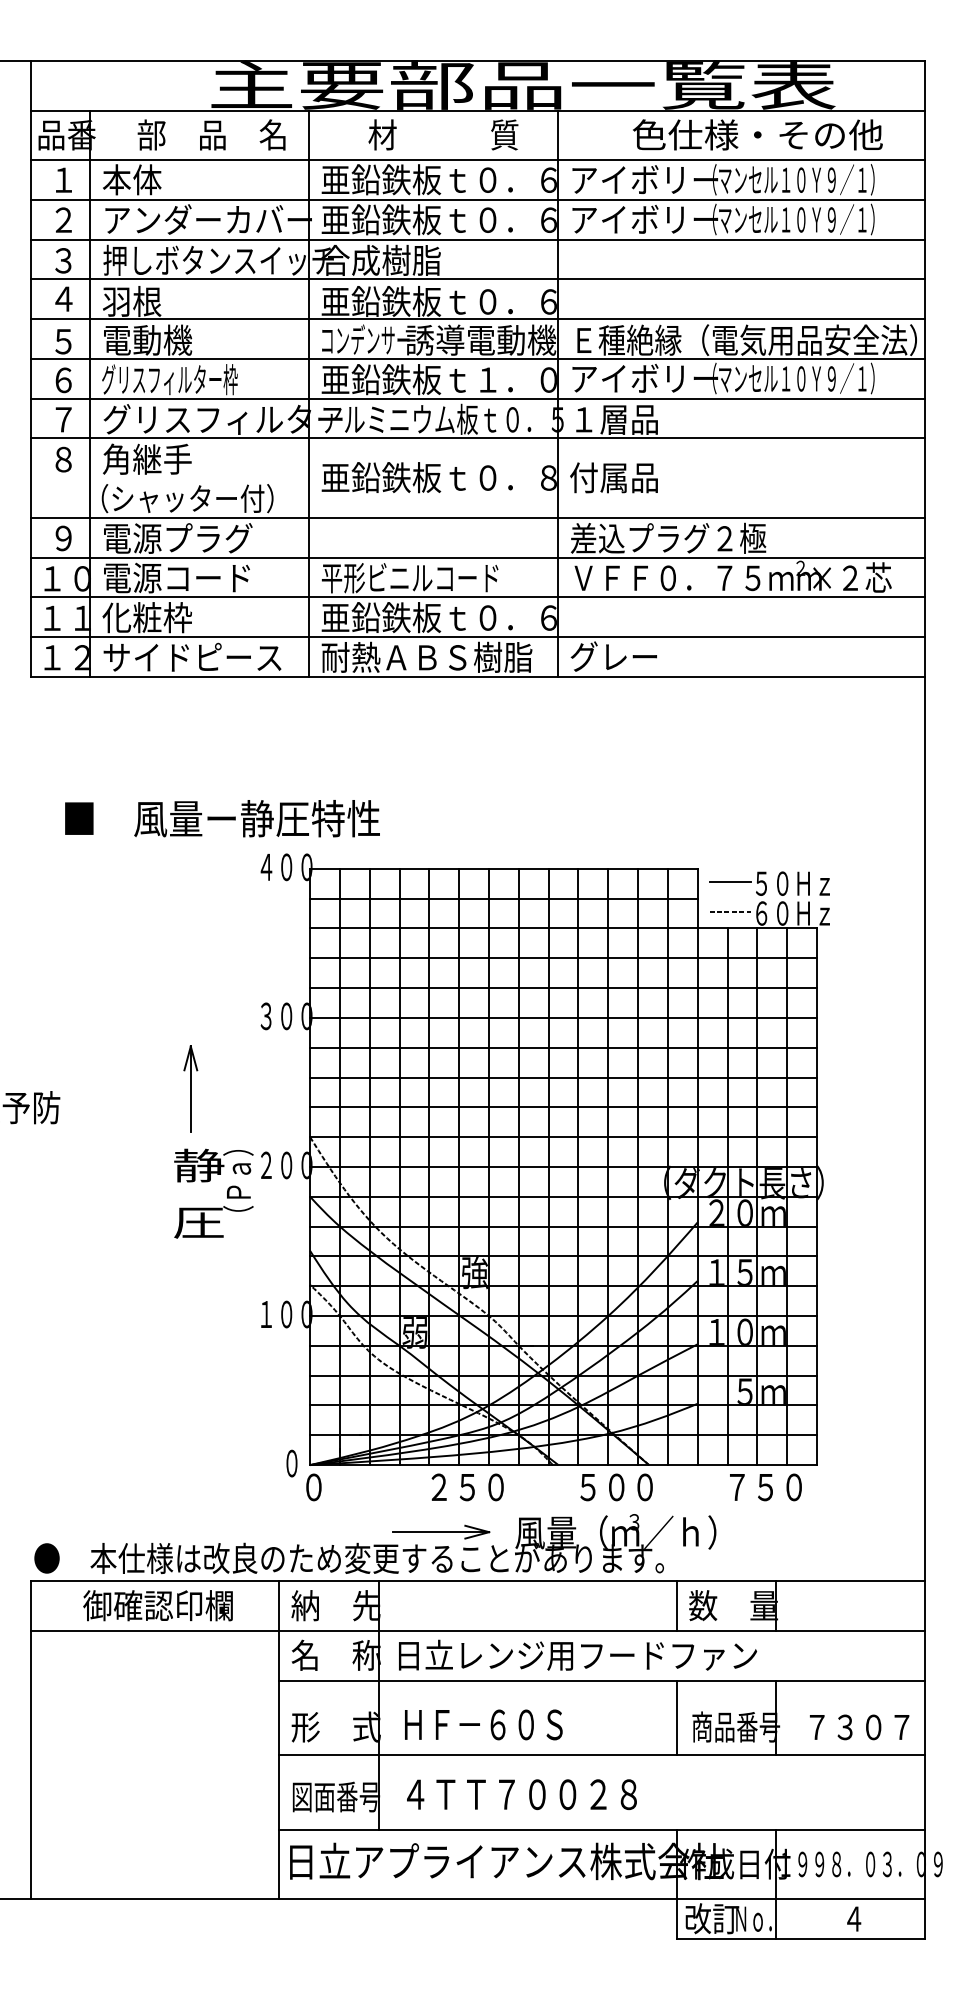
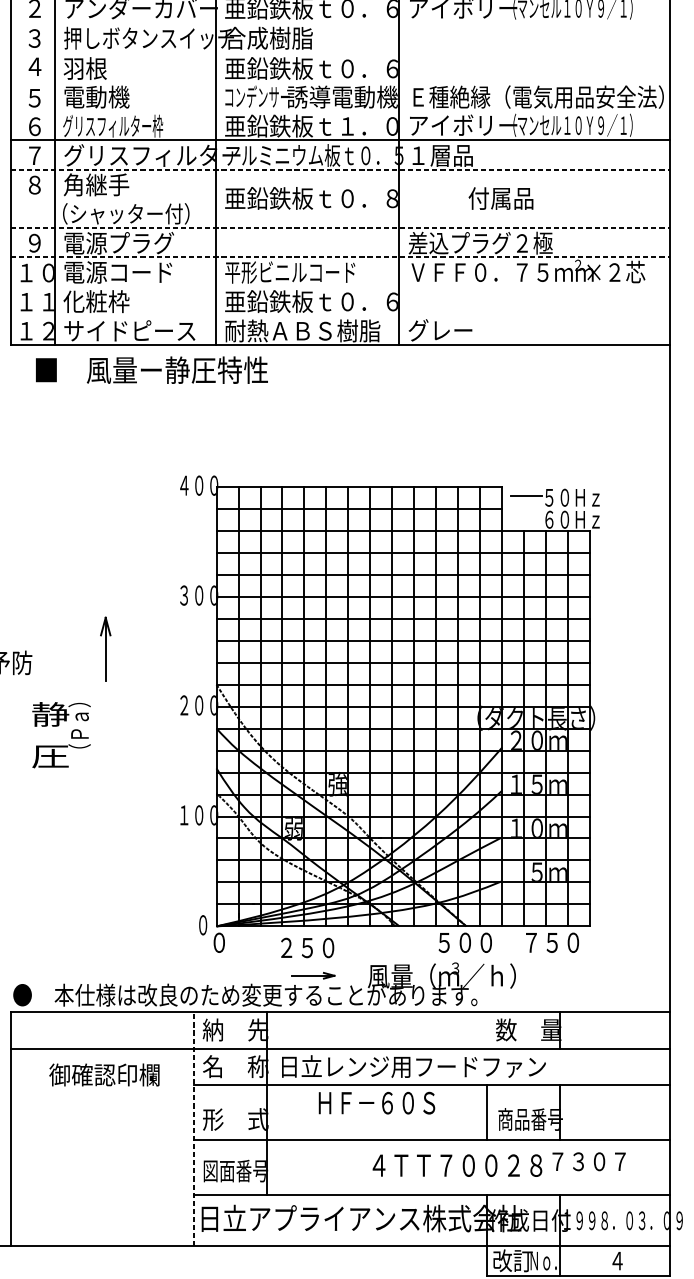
line: (477, 239) -> (339, 22), removed
line: (477, 279) -> (339, 52), removed
line: (477, 319) -> (339, 81), removed
line: (477, 358) -> (339, 110), removed
line: (478, 438) -> (340, 169), solid -> dashed
text: (613, 477) -> (500, 198), moved
line: (478, 517) -> (340, 227), solid -> dashed
line: (478, 557) -> (340, 257), solid -> dashed
line: (477, 597) -> (339, 286), removed
line: (477, 637) -> (339, 316), removed
text: (222, 818) -> (151, 370), moved
line: (730, 911) -> (526, 518), removed
part: (190, 1088) -> (105, 648), moved
text: (213, 1193) -> (61, 735), moved
text: (467, 1487) -> (307, 948), moved
text: (616, 1487) -> (465, 942), moved
part: (441, 1531) -> (313, 975), size x0.6
text: (157, 1605) -> (104, 1074), moved
line: (676, 1605) -> (486, 1029), removed
text: (483, 1724) -> (376, 1102), moved
text: (859, 1727) -> (589, 1161), moved
line: (279, 1740) -> (193, 1129), solid -> dashed
text: (521, 1794) -> (457, 1165), moved

